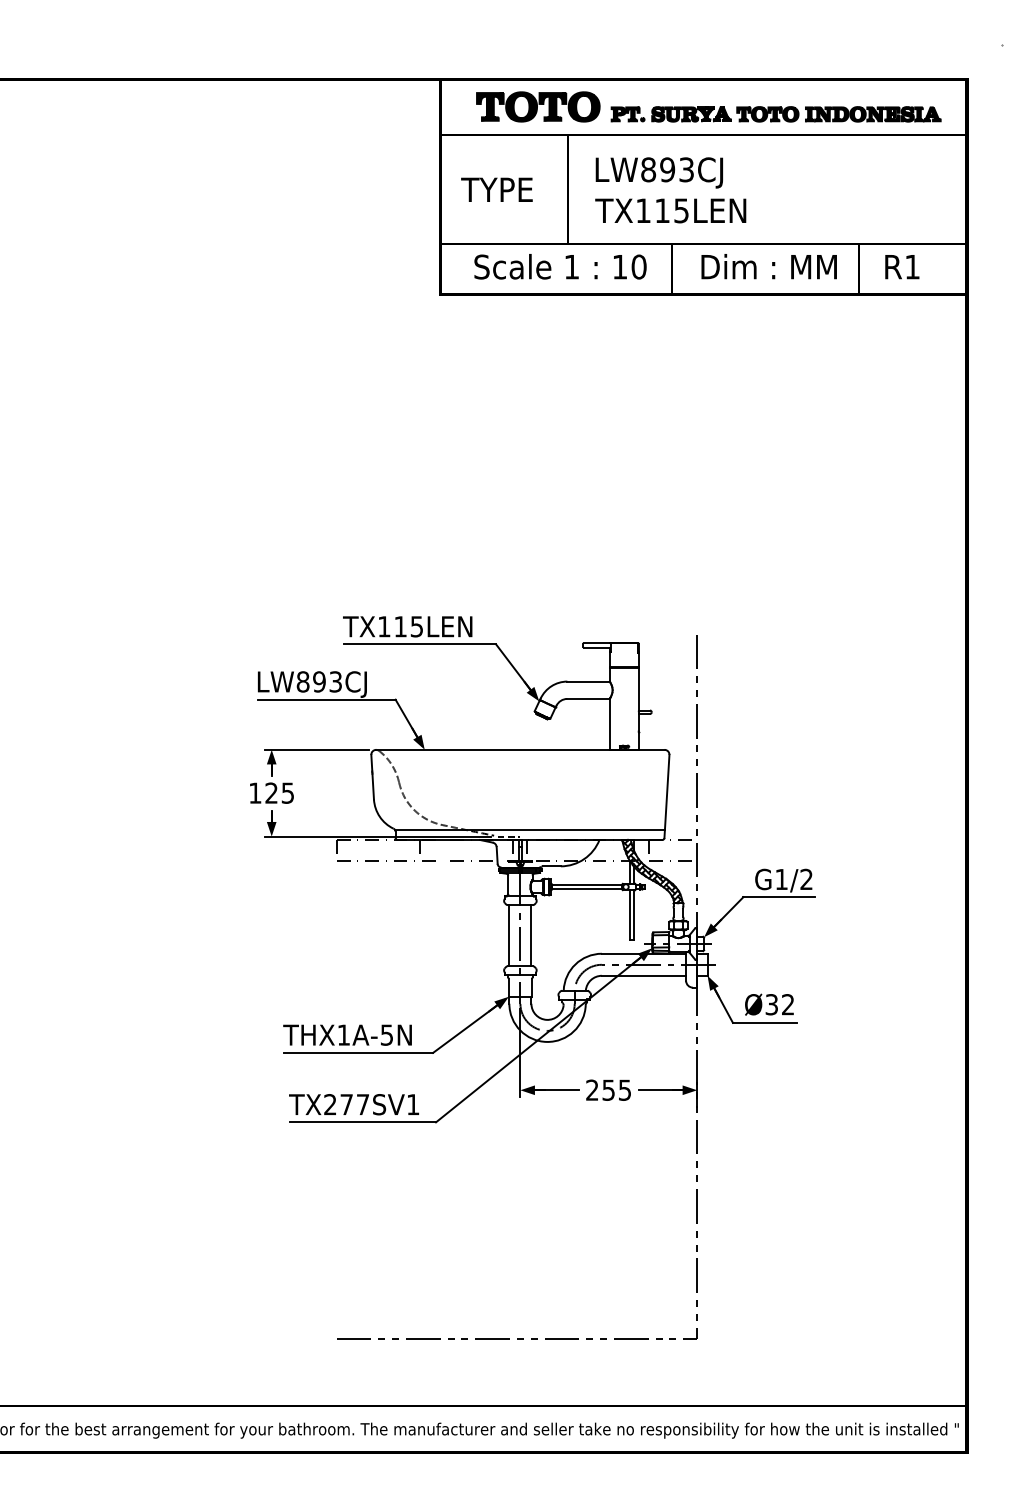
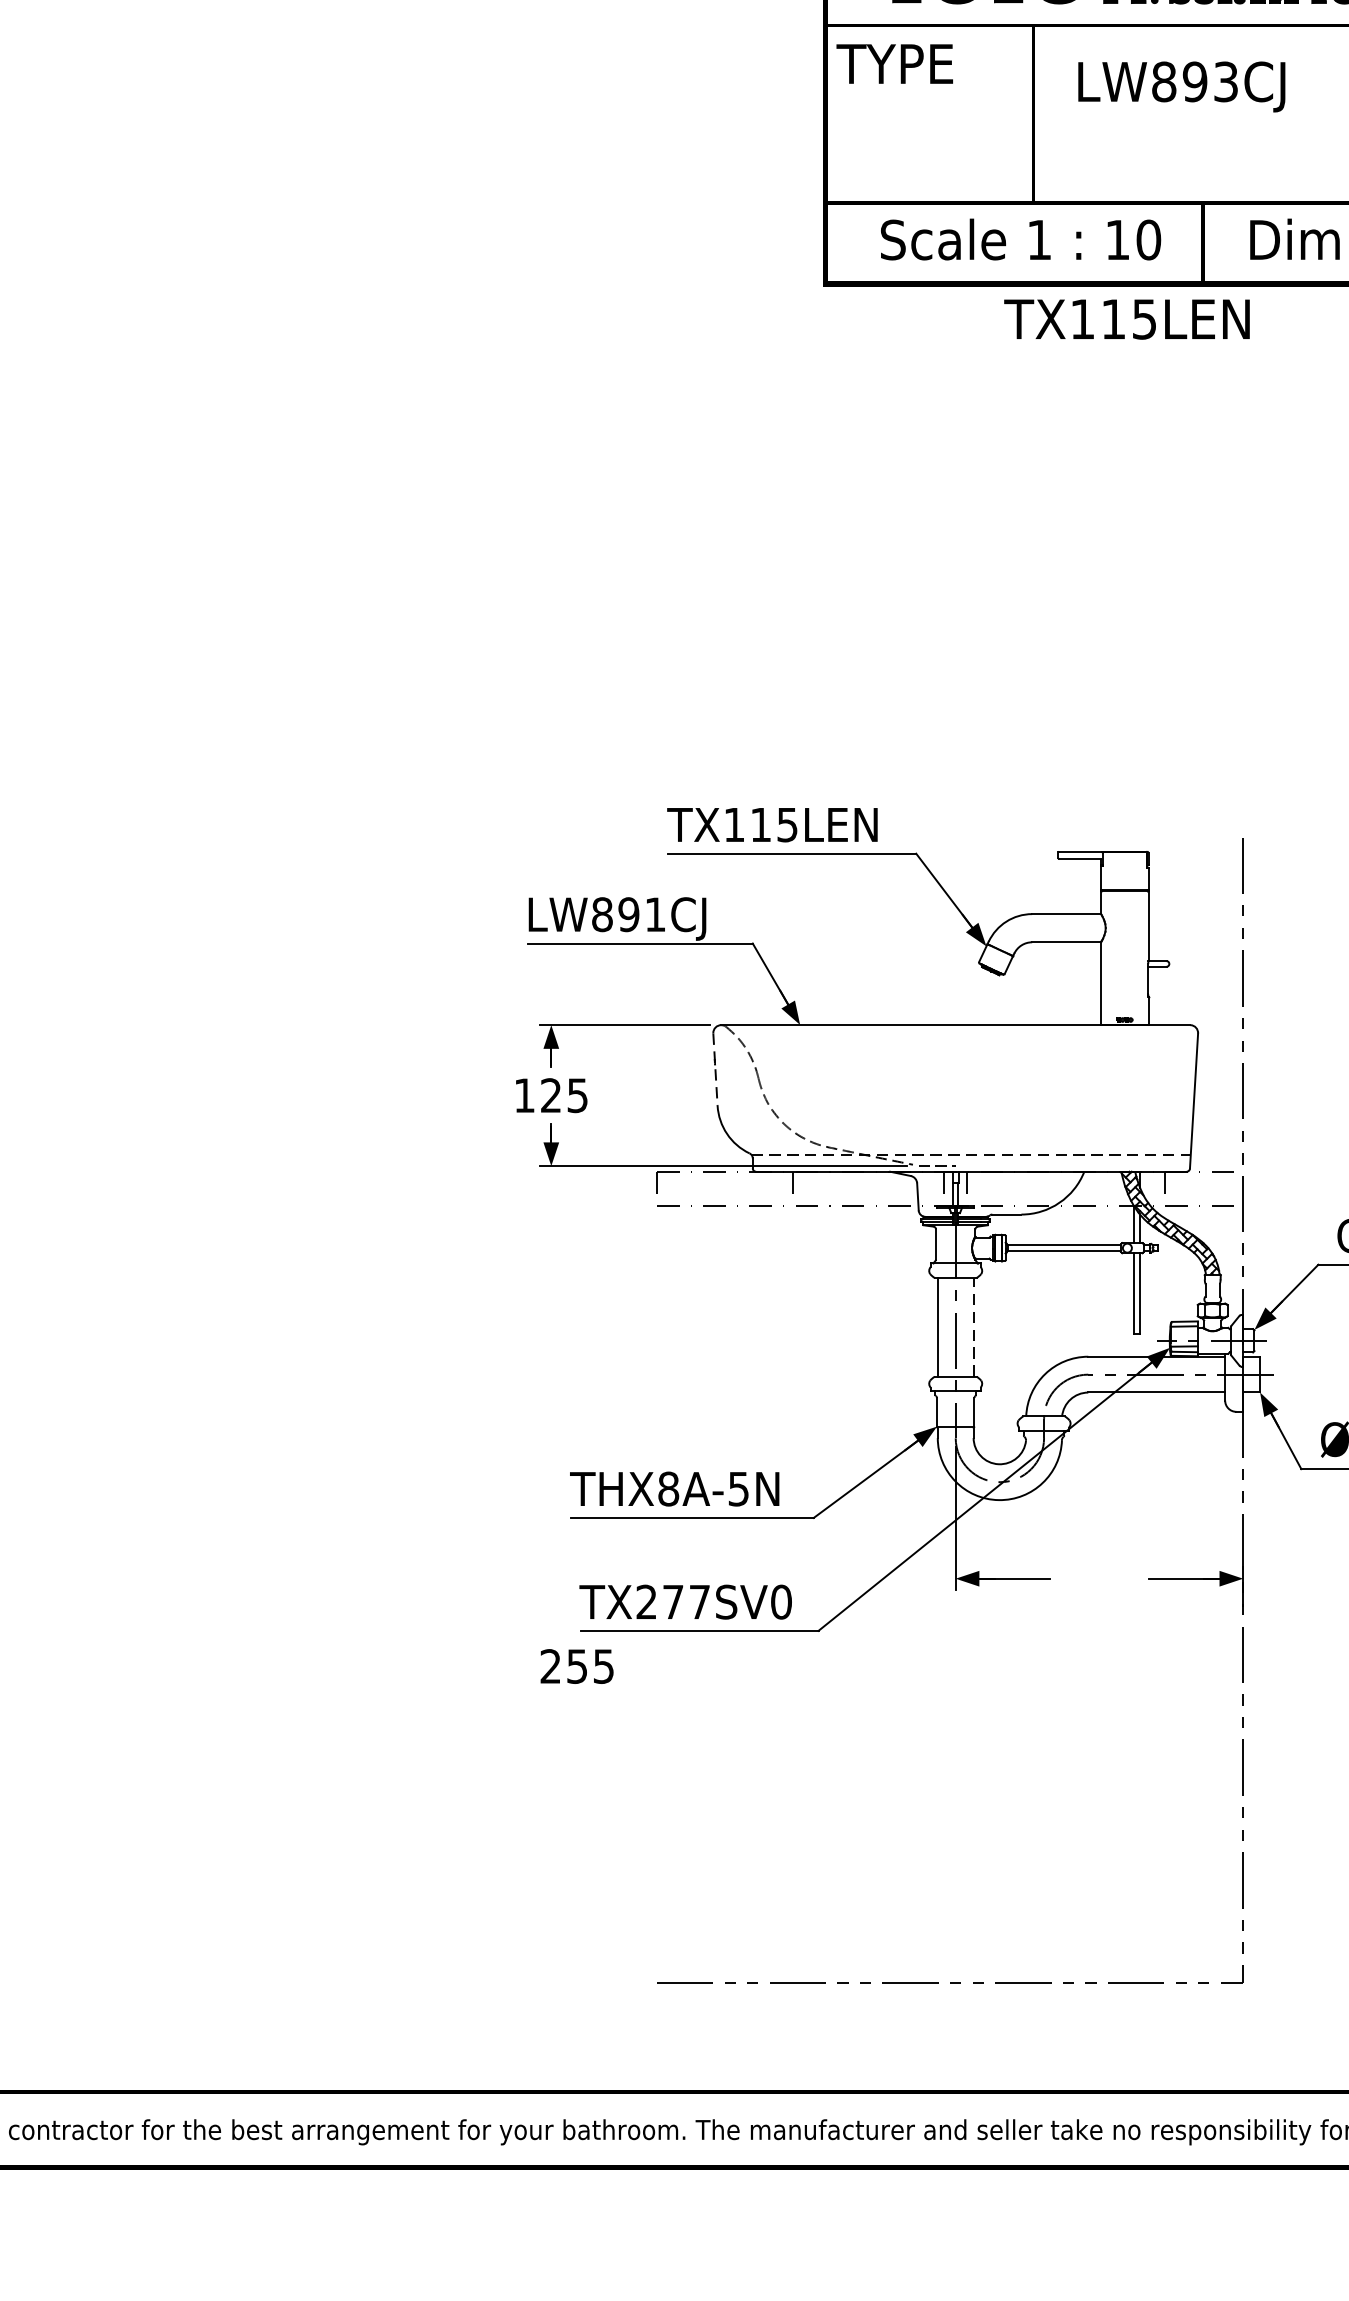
text: (496, 189) -> (894, 63), moved
text: (670, 210) -> (1126, 318), moved
text: (335, 681) -> (655, 913), LW893CJ -> LW891CJ
line: (372, 777) -> (715, 1070), solid -> dashed
line: (530, 829) -> (972, 1154), solid -> dashed
line: (531, 935) -> (973, 1327), solid -> dashed
text: (343, 1034) -> (668, 1488), THX1A-5N -> THX8A-5N
text: (608, 1089) -> (576, 1665), moved
text: (412, 1104) -> (780, 1601), TX277SV1 -> TX277SV0

